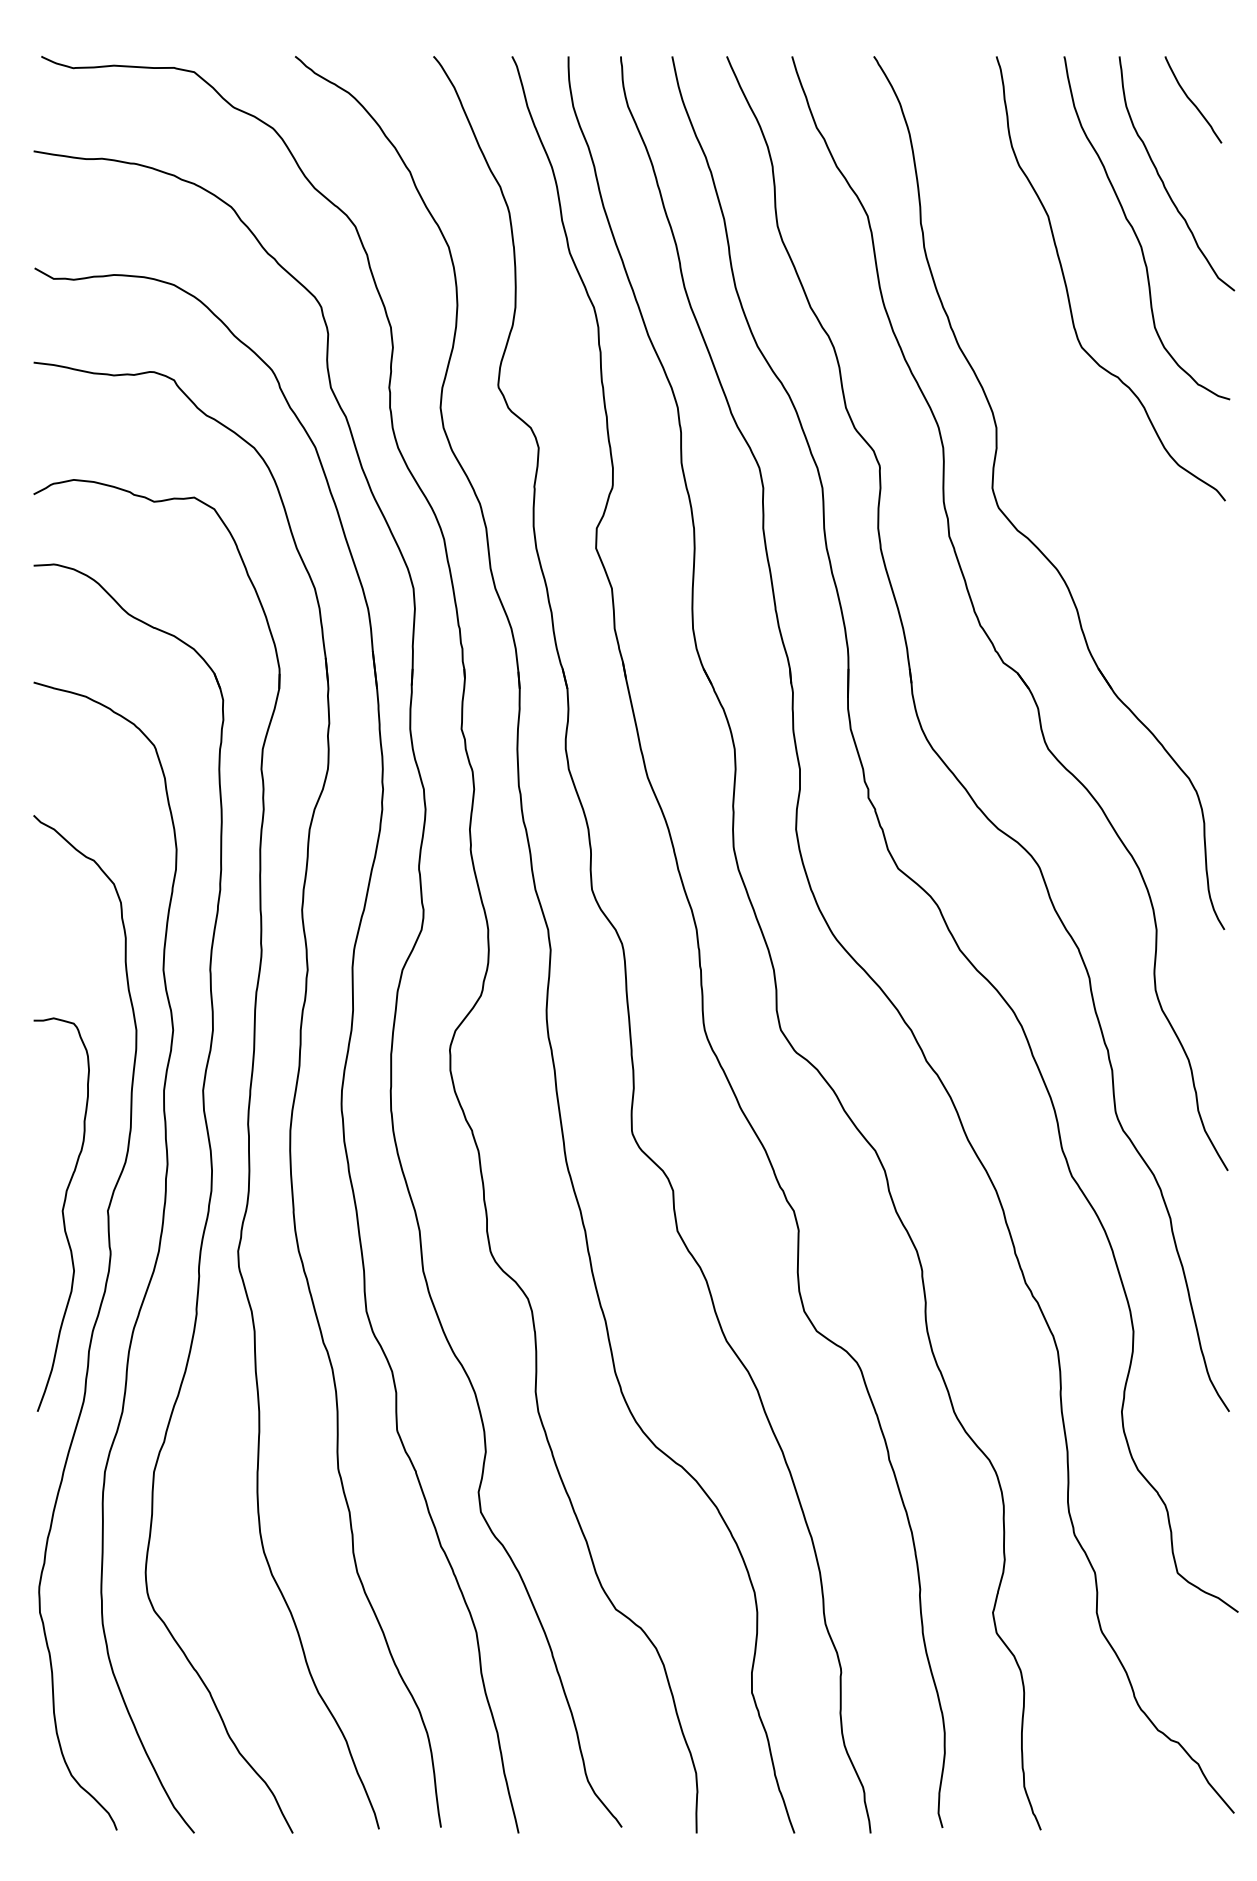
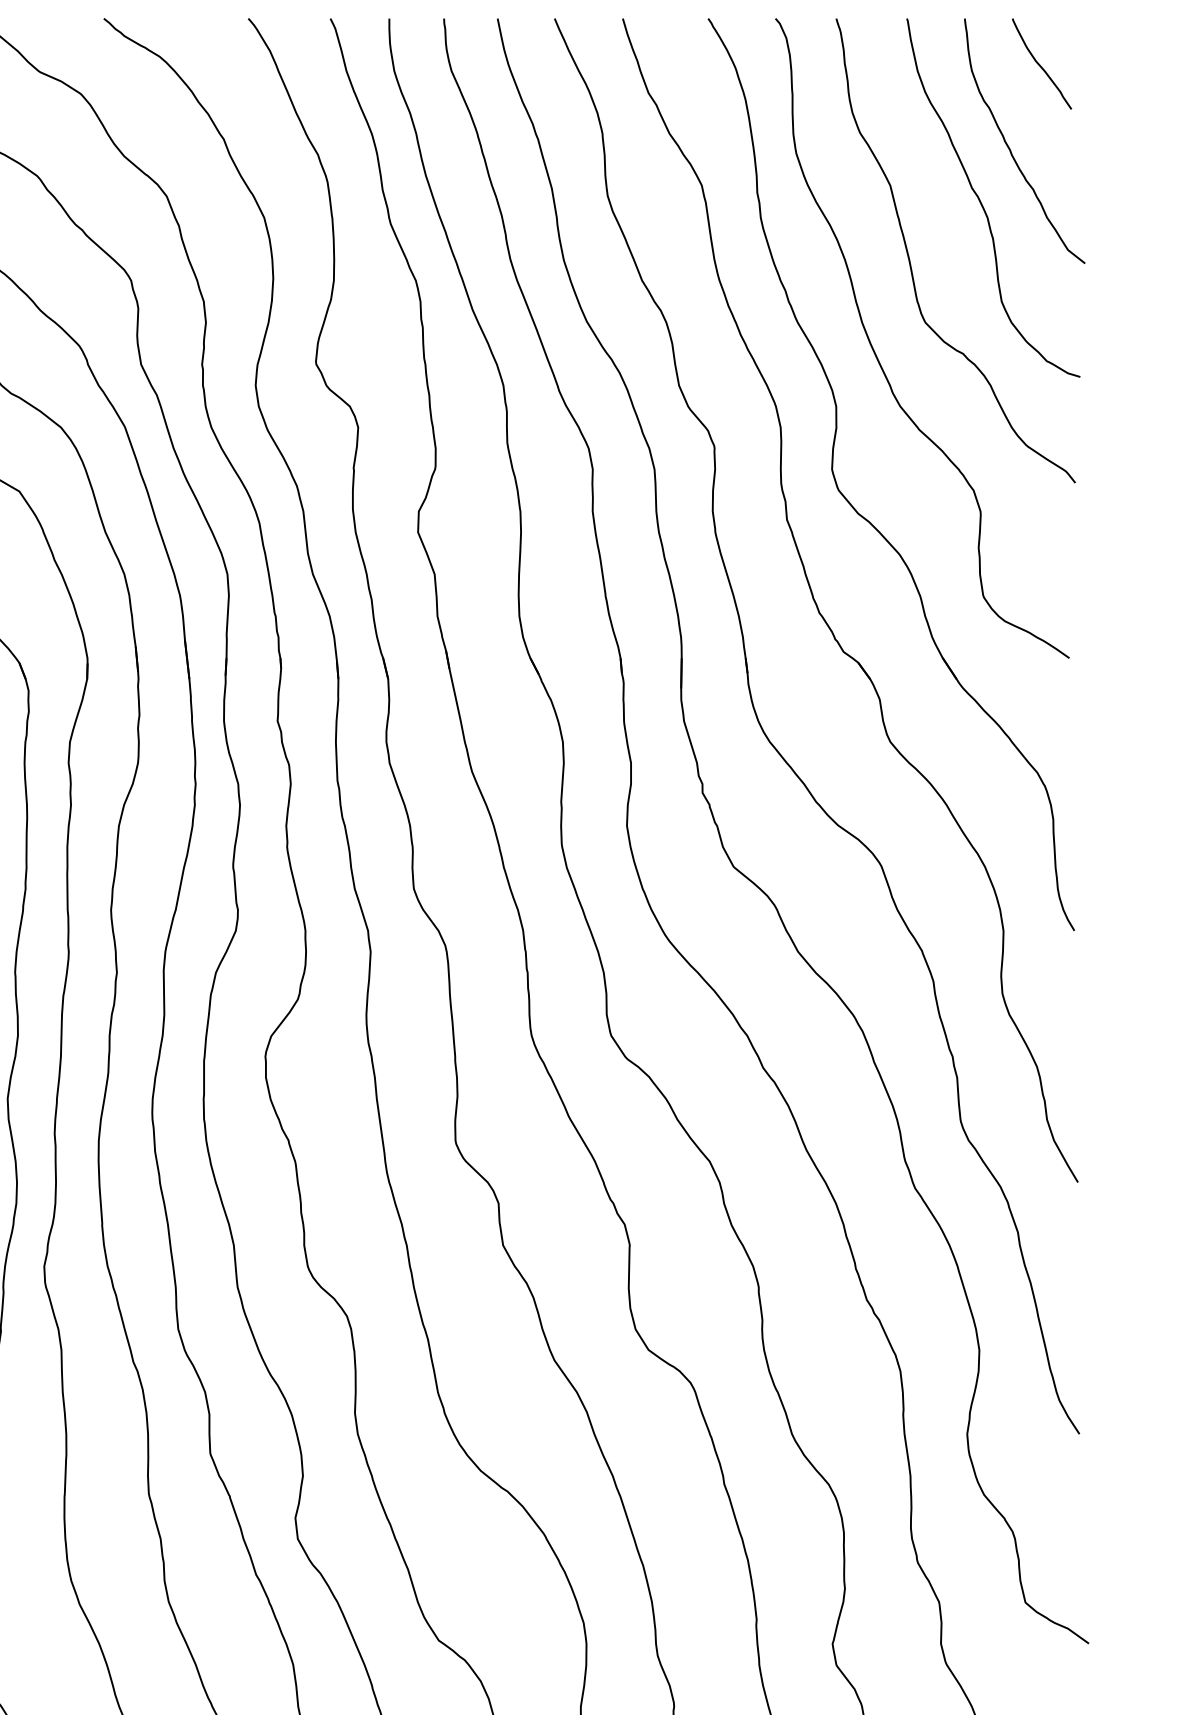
curve: (1036, 380) -> (878, 357), added

